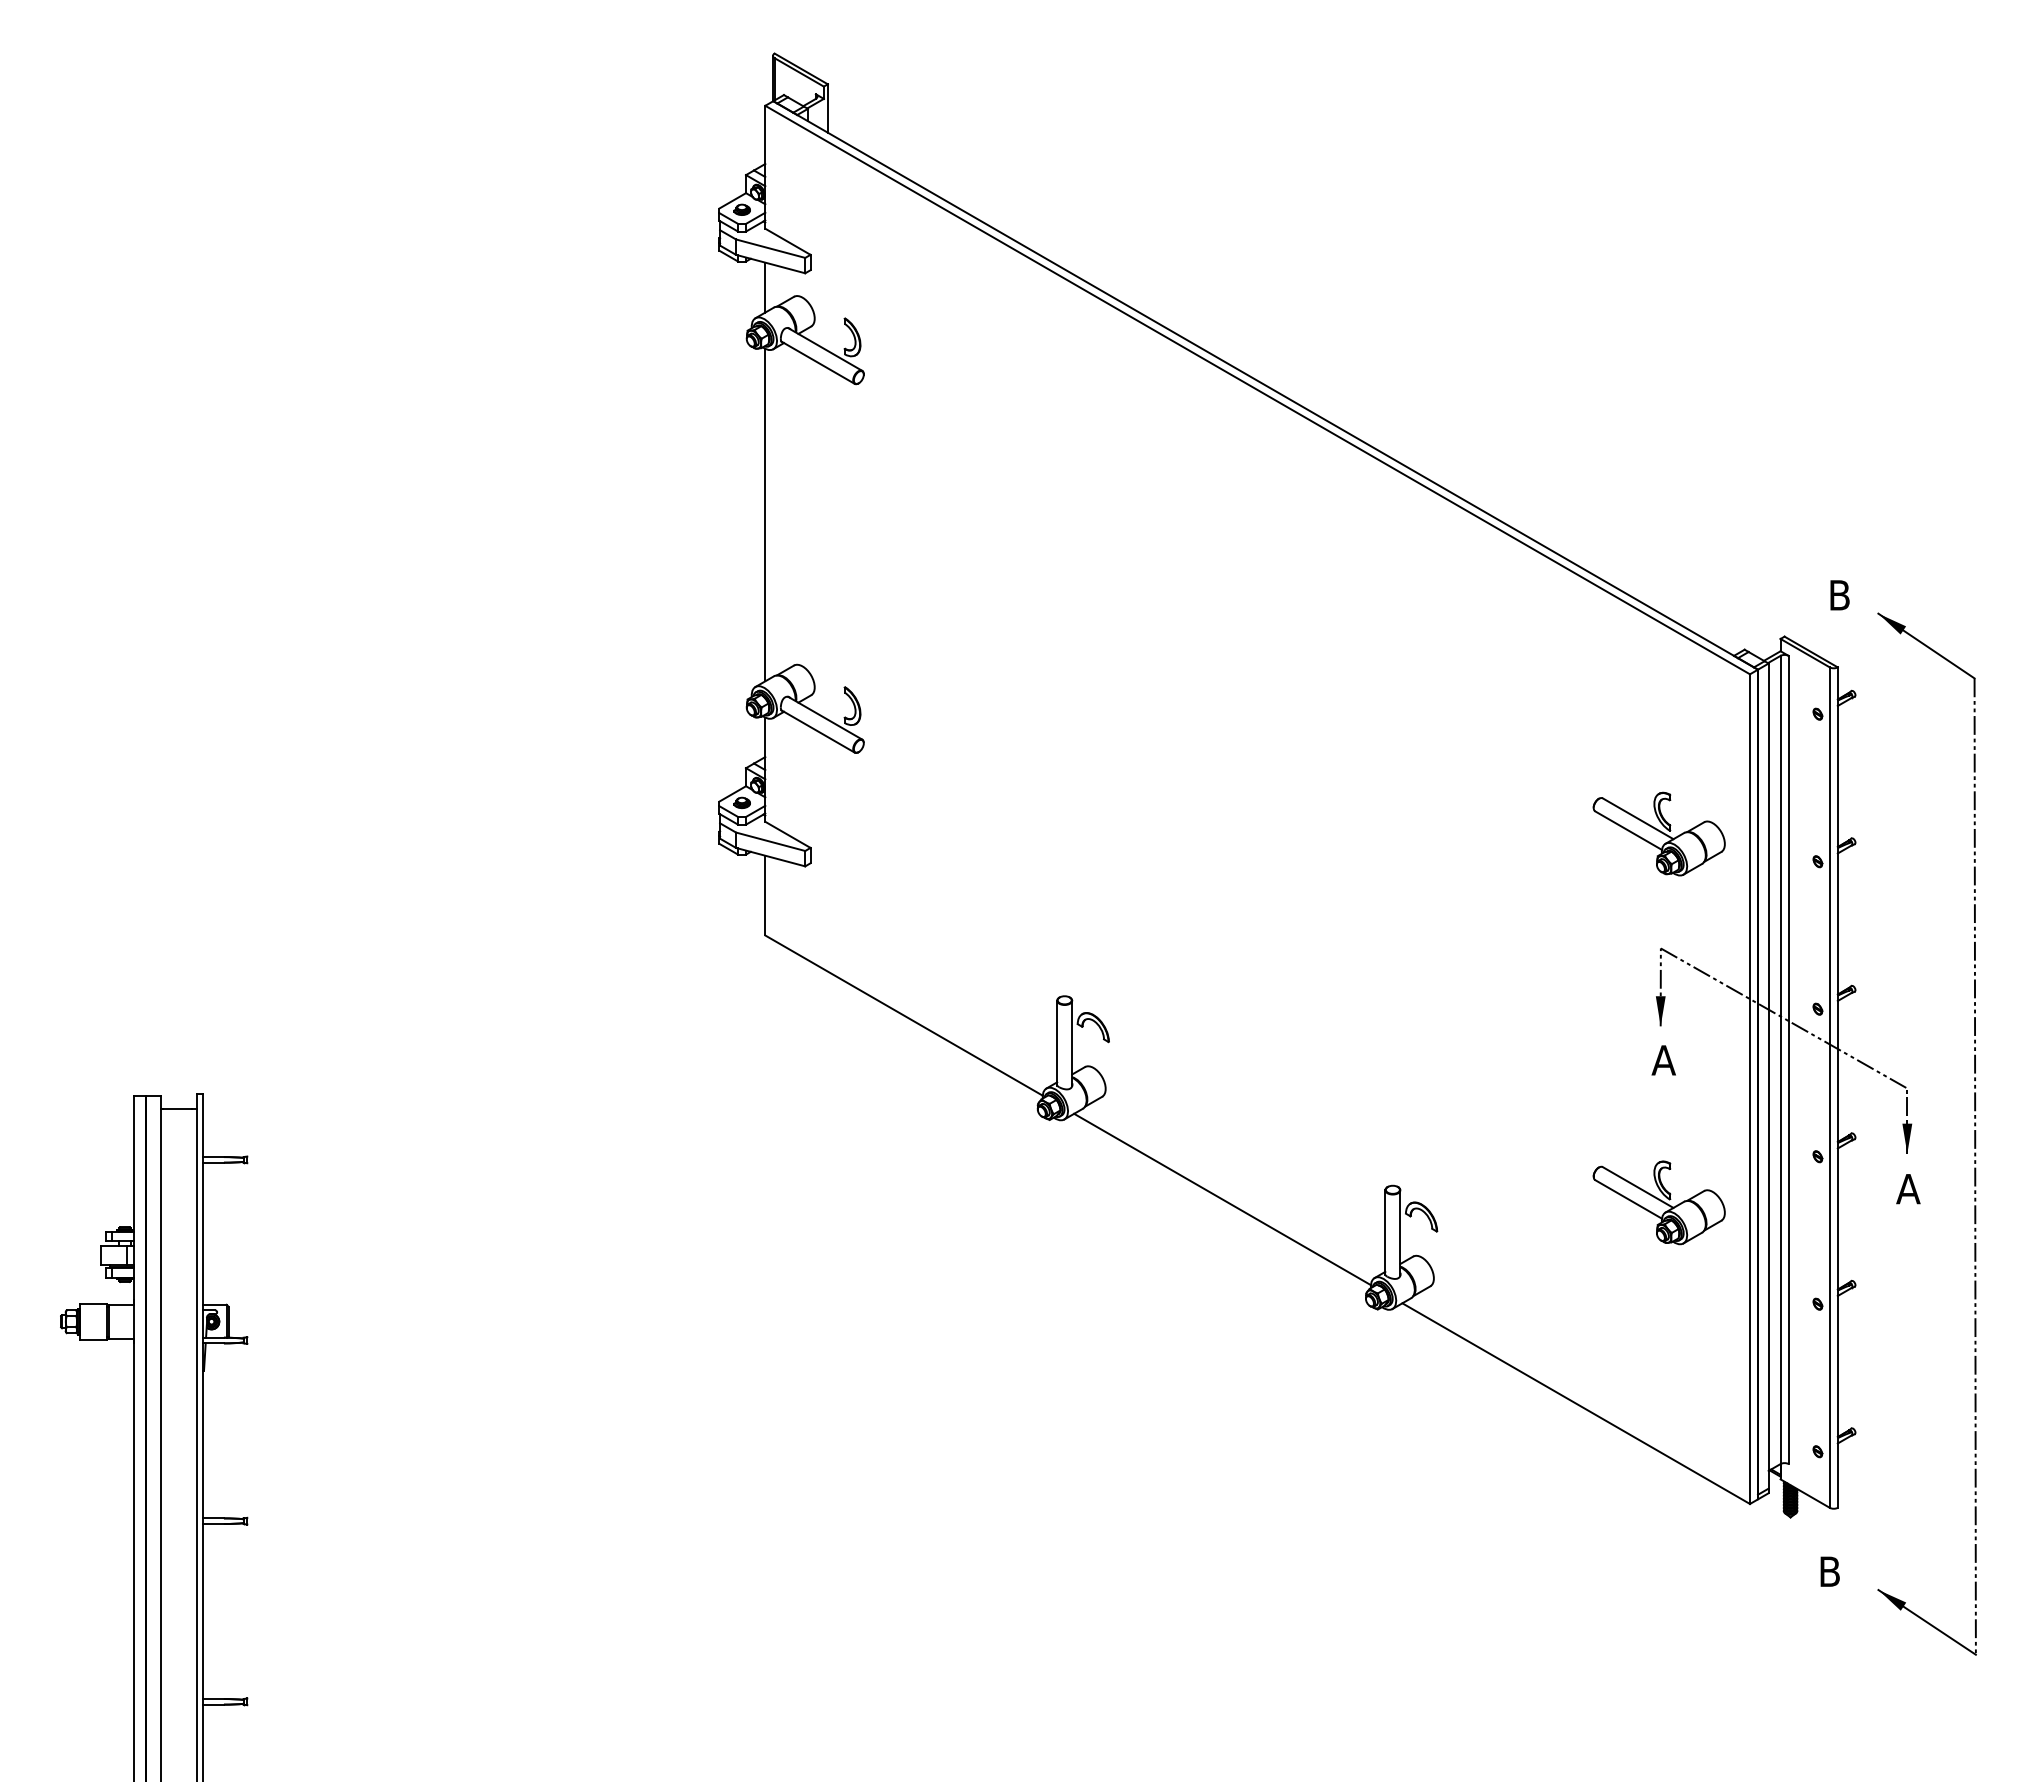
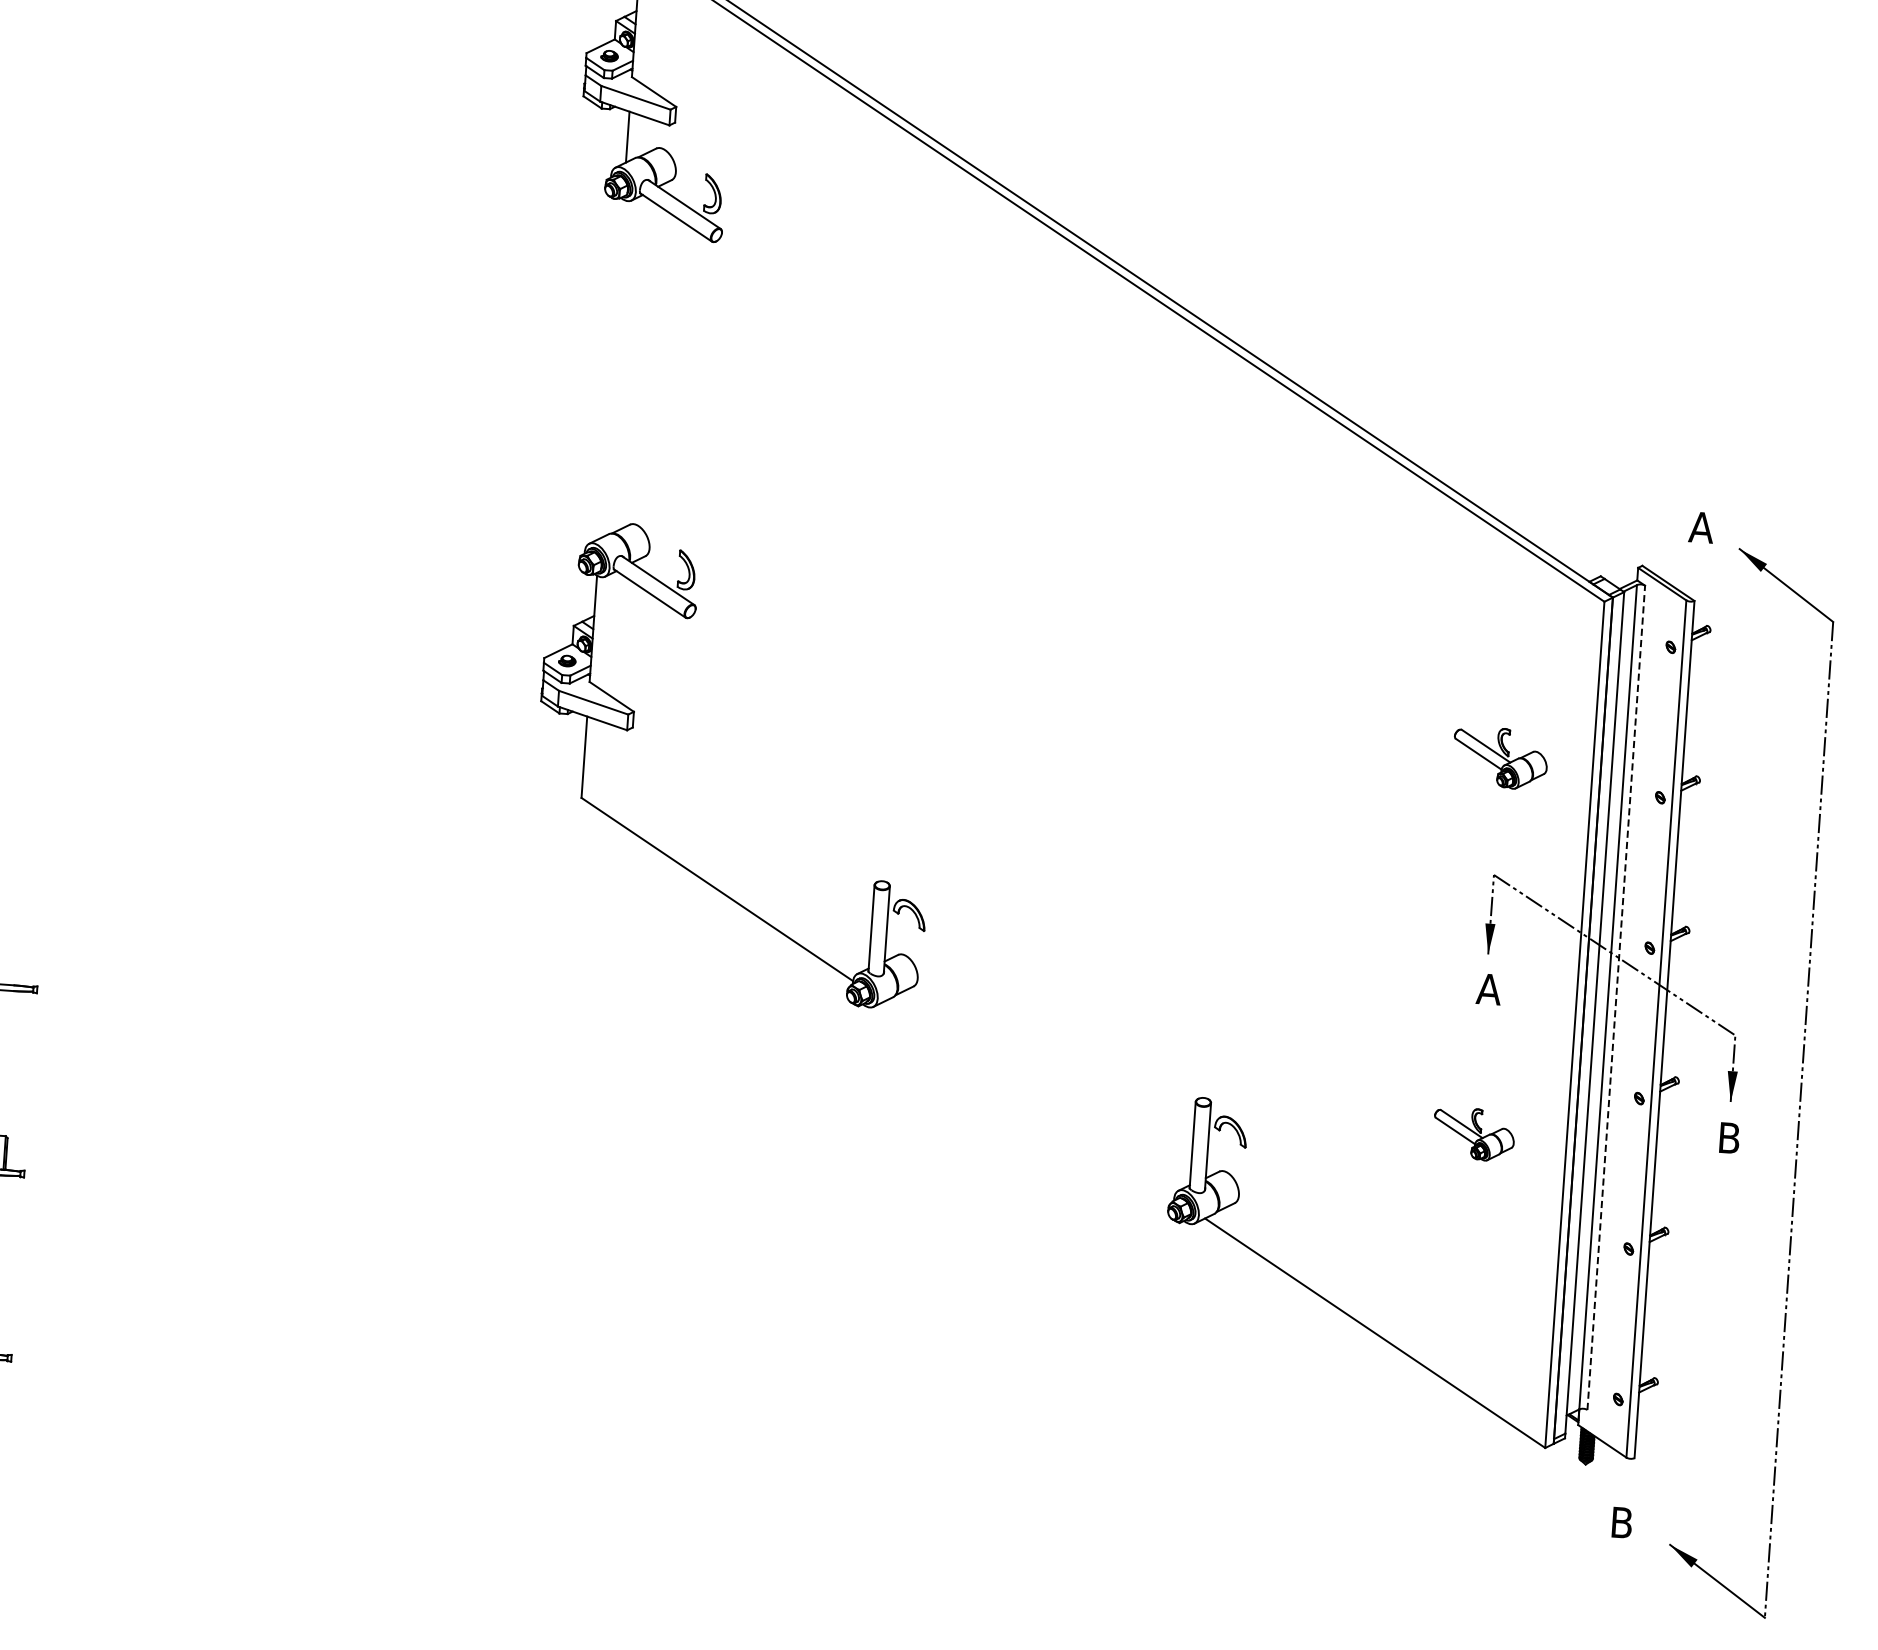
line: (765, 514) -> (611, 368), removed
text: (1839, 595) -> (1701, 527), B -> A
part: (1658, 833) -> (1499, 757), size x0.7
line: (1788, 1059) -> (1616, 997), solid -> dashed
text: (1908, 1189) -> (1729, 1138), A -> B
line: (1222, 1199) -> (1028, 1099), removed
part: (1658, 1202) -> (1473, 1133), size x0.6

